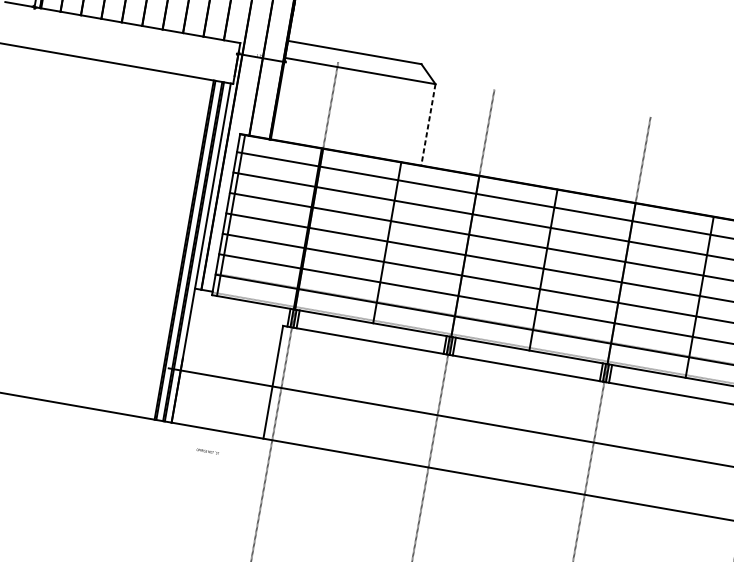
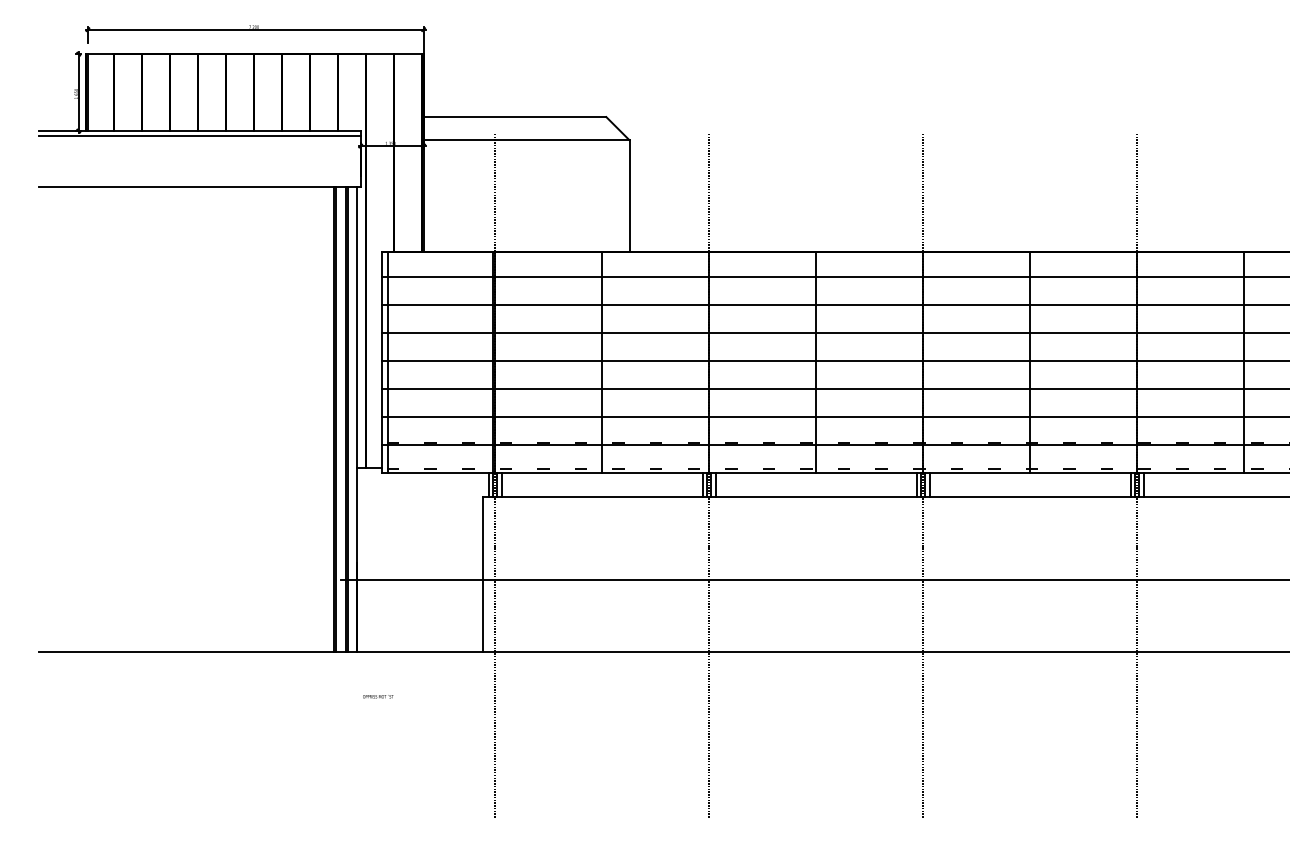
line: (122, 25) -> (199, 135), added
line: (428, 125) -> (629, 196), dashed -> solid
text: (208, 451) -> (378, 696), moved

